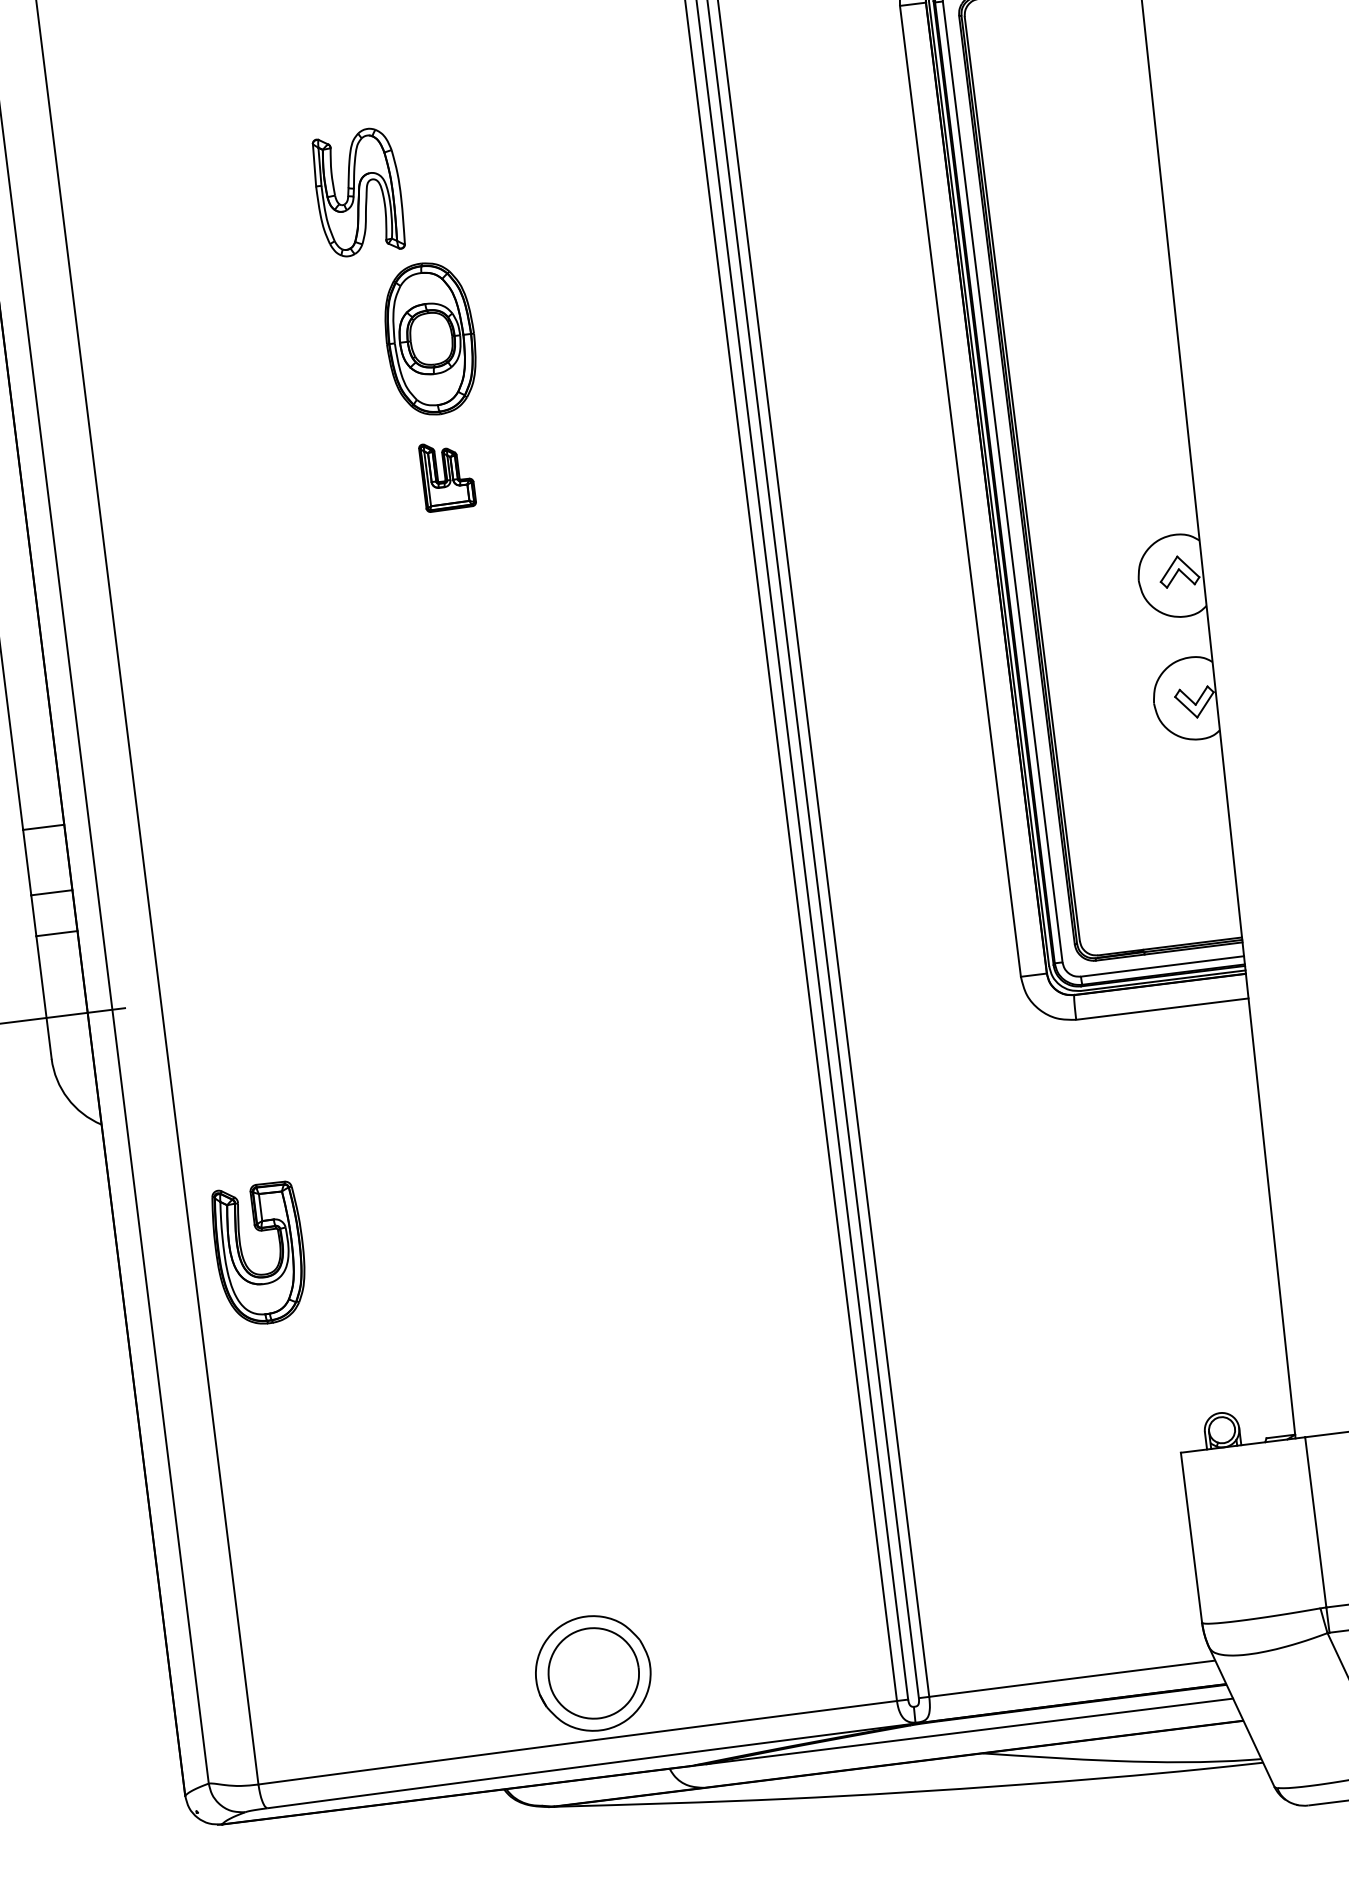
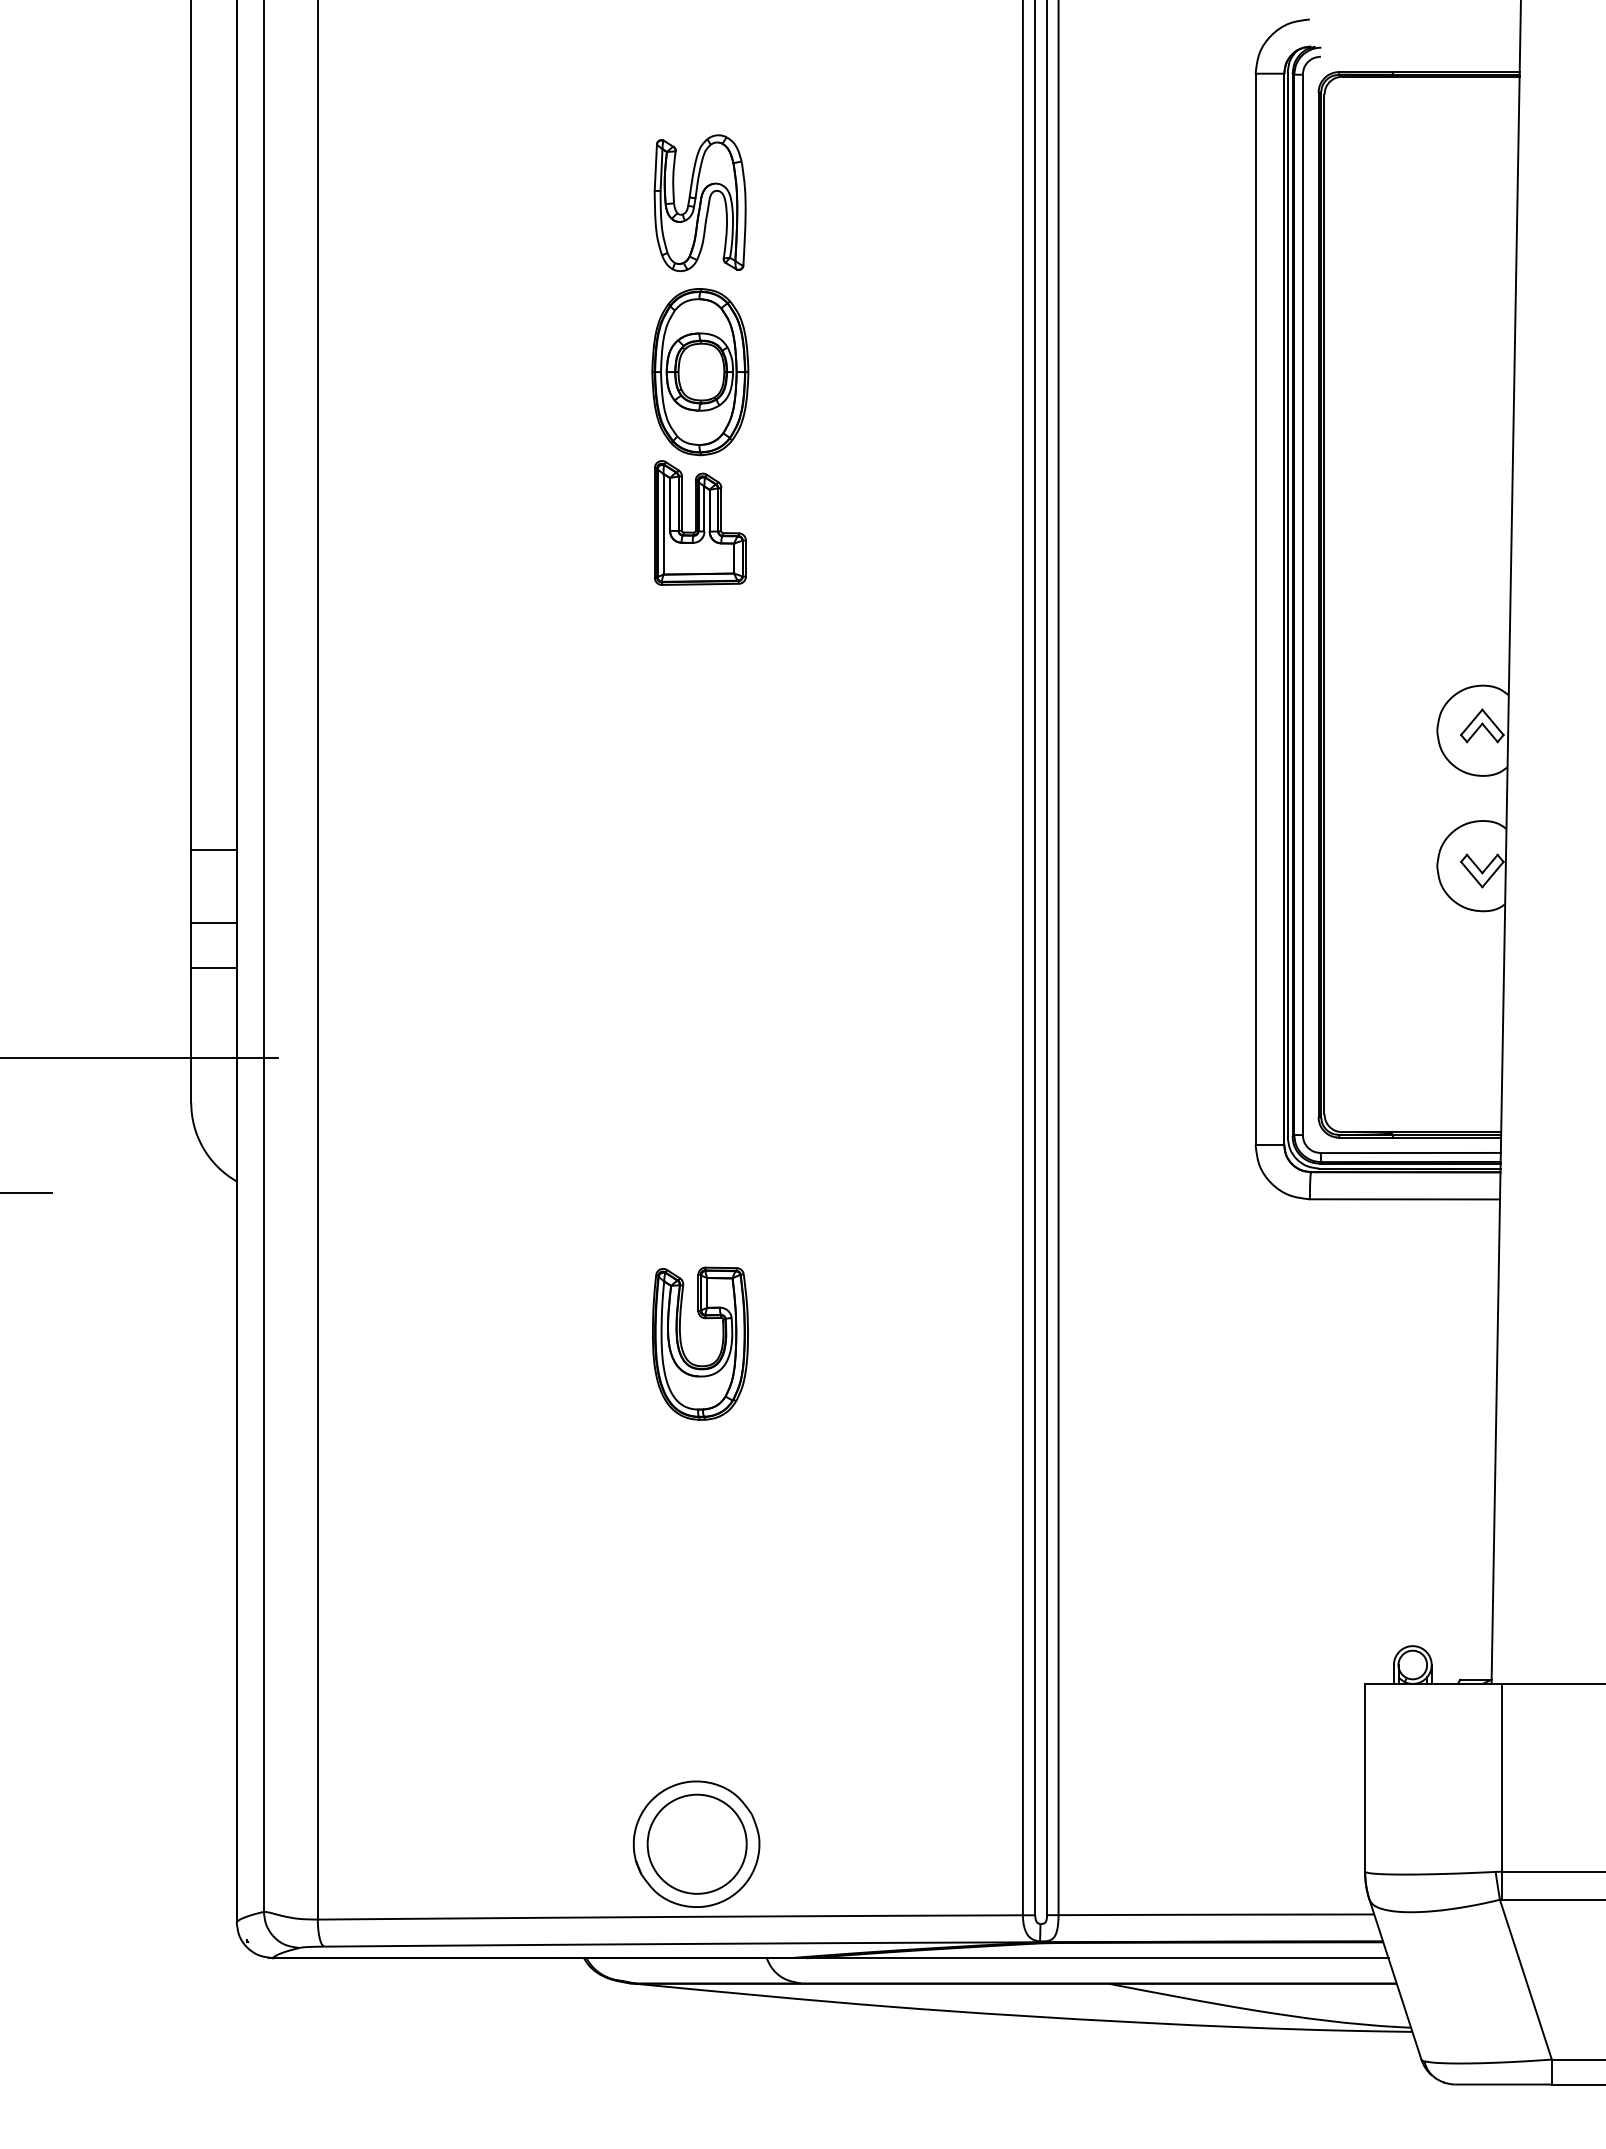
part: (358, 191) -> (699, 202), moved
part: (447, 475) -> (700, 522), size x1.67
part: (244, 1257) -> (682, 1344), moved

